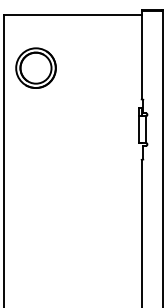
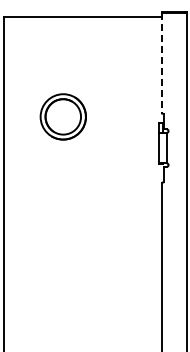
line: (142, 55) -> (162, 63), solid -> dashed
part: (35, 67) -> (62, 116), moved

